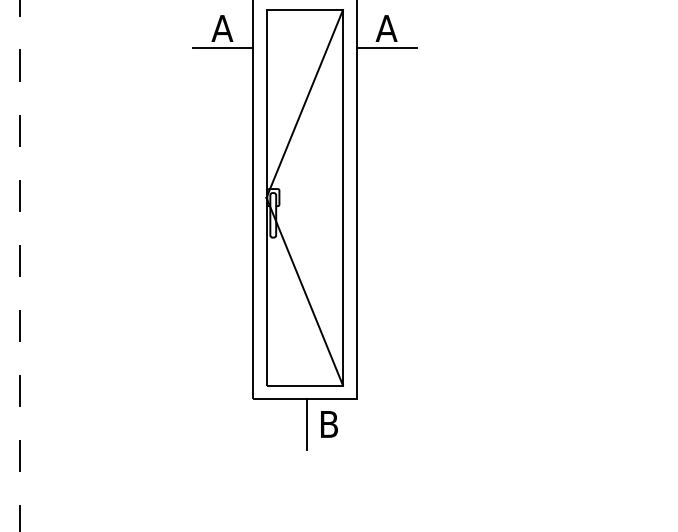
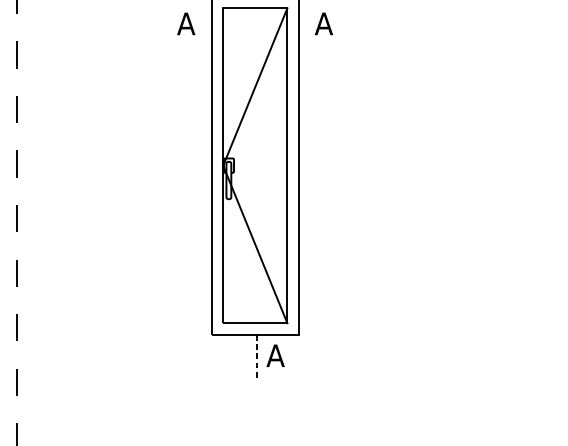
line: (222, 48) -> (186, 40), removed
line: (386, 48) -> (323, 40), removed
line: (306, 424) -> (256, 355), solid -> dashed
text: (328, 424) -> (275, 355), B -> A

